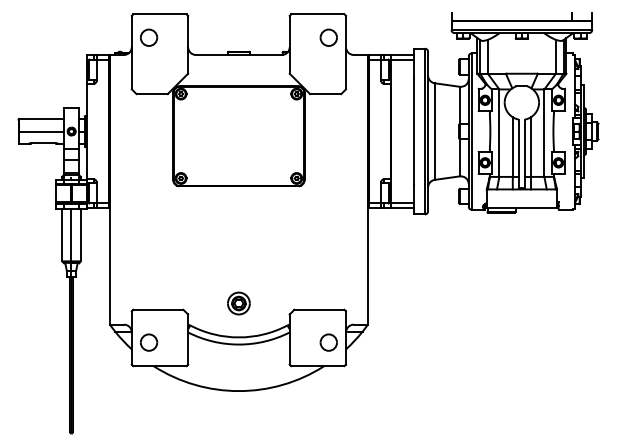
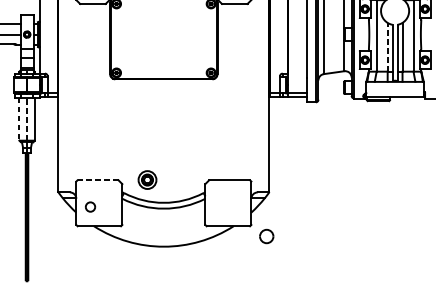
line: (512, 147) -> (387, 47), solid -> dashed
line: (71, 234) -> (27, 118), solid -> dashed
line: (62, 235) -> (19, 119), solid -> dashed
part: (238, 303) -> (147, 180), moved
line: (157, 309) -> (97, 180), solid -> dashed
part: (149, 342) -> (90, 206), size x0.7
part: (328, 342) -> (266, 236), moved

